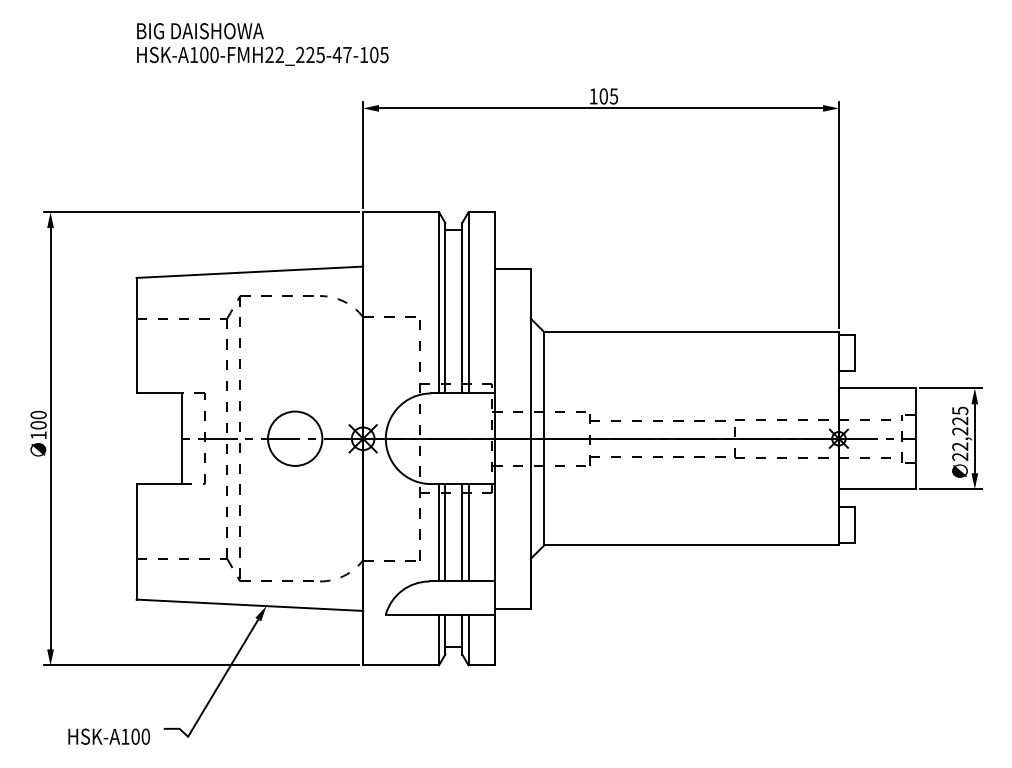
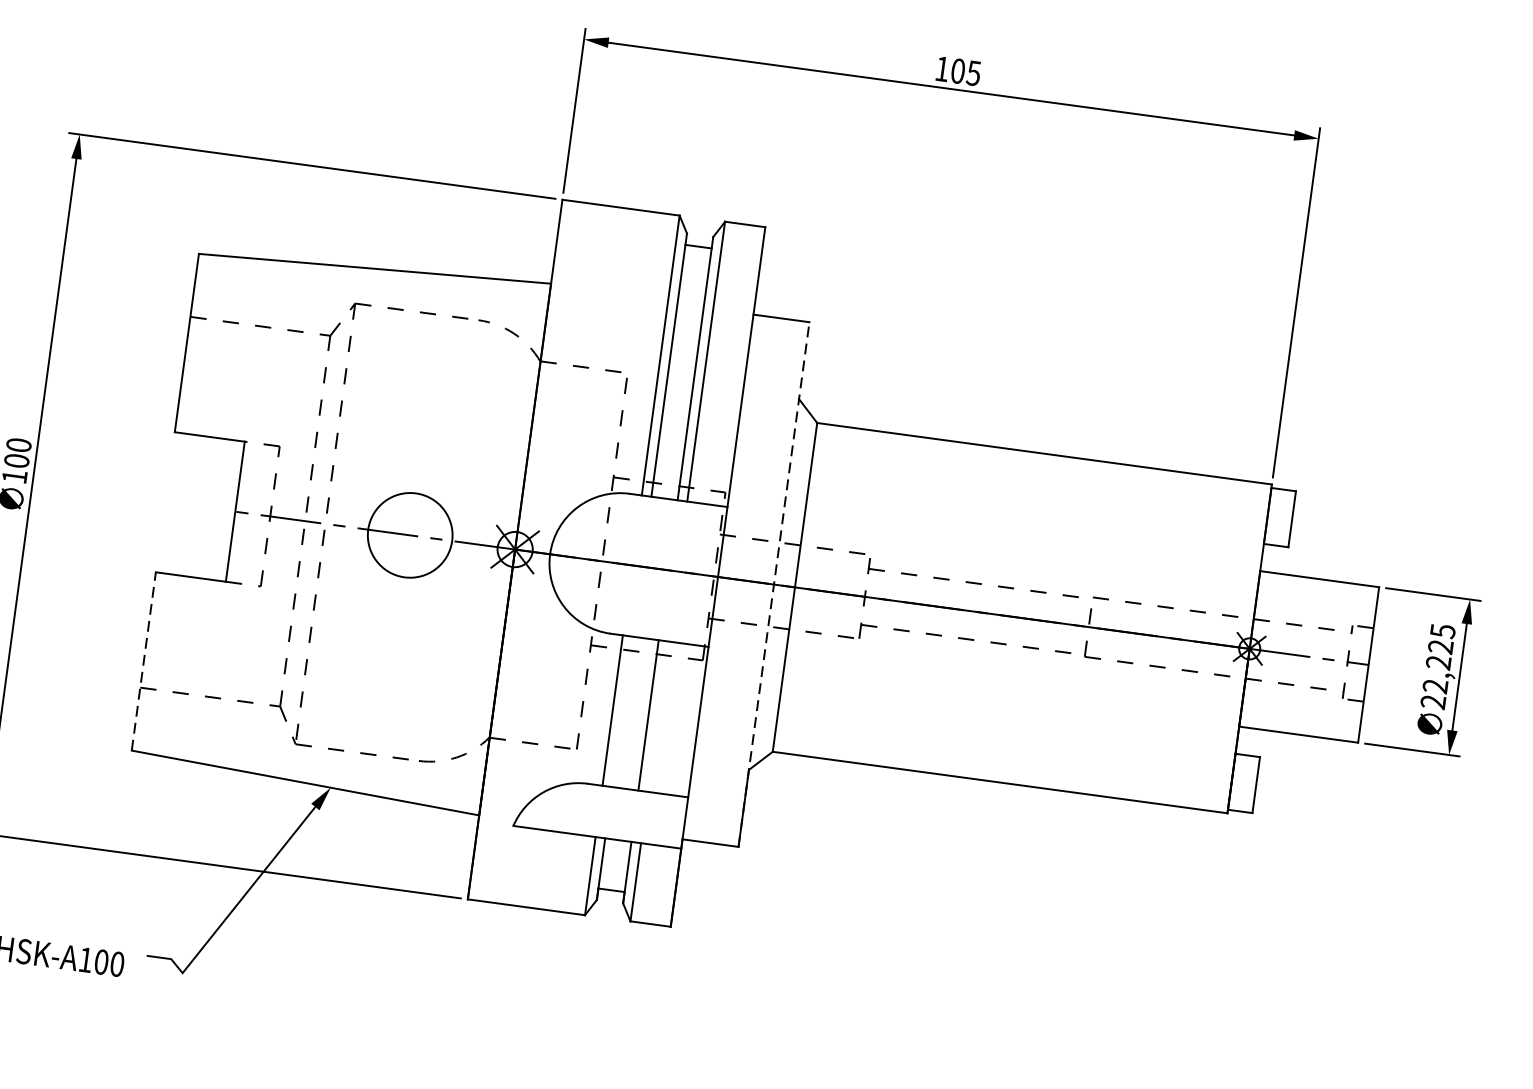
line: (530, 438) -> (773, 584), solid -> dashed
line: (445, 532) -> (622, 711), removed
line: (468, 532) -> (658, 716), removed
line: (136, 541) -> (143, 660), solid -> dashed

